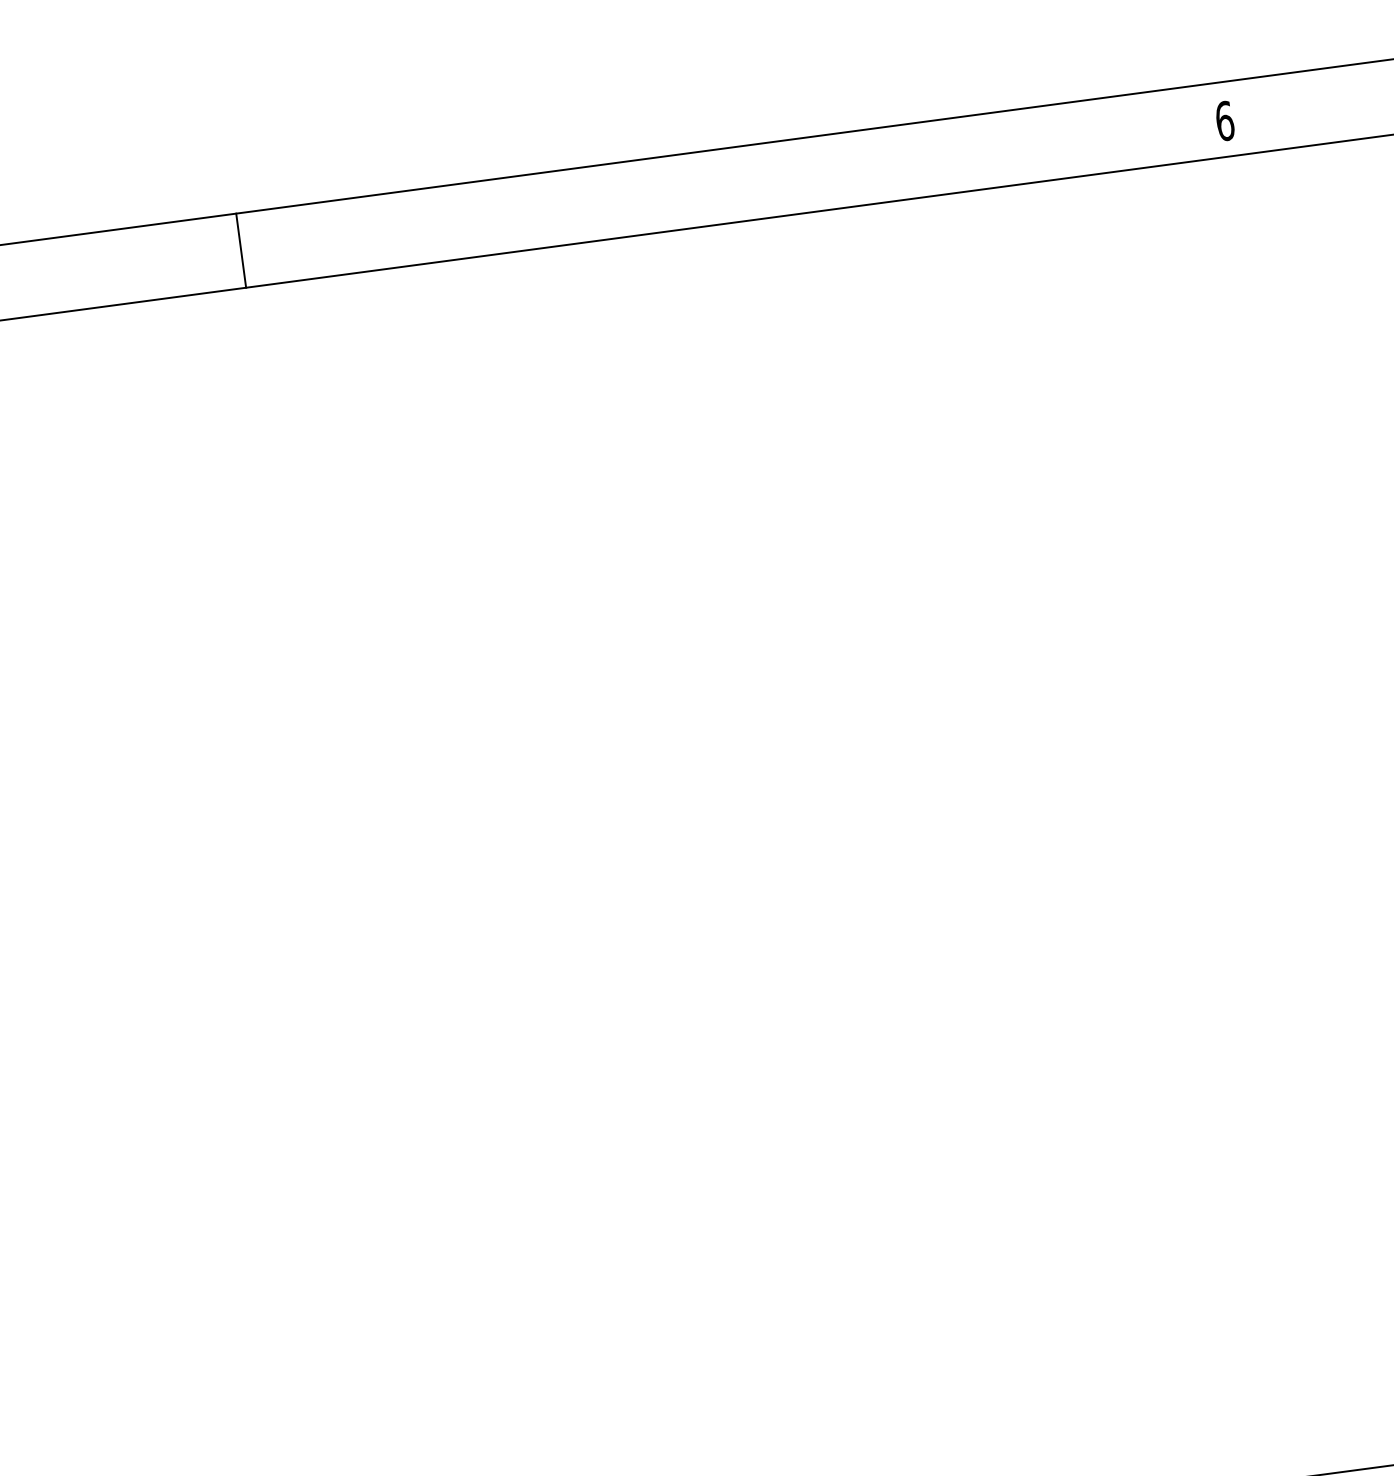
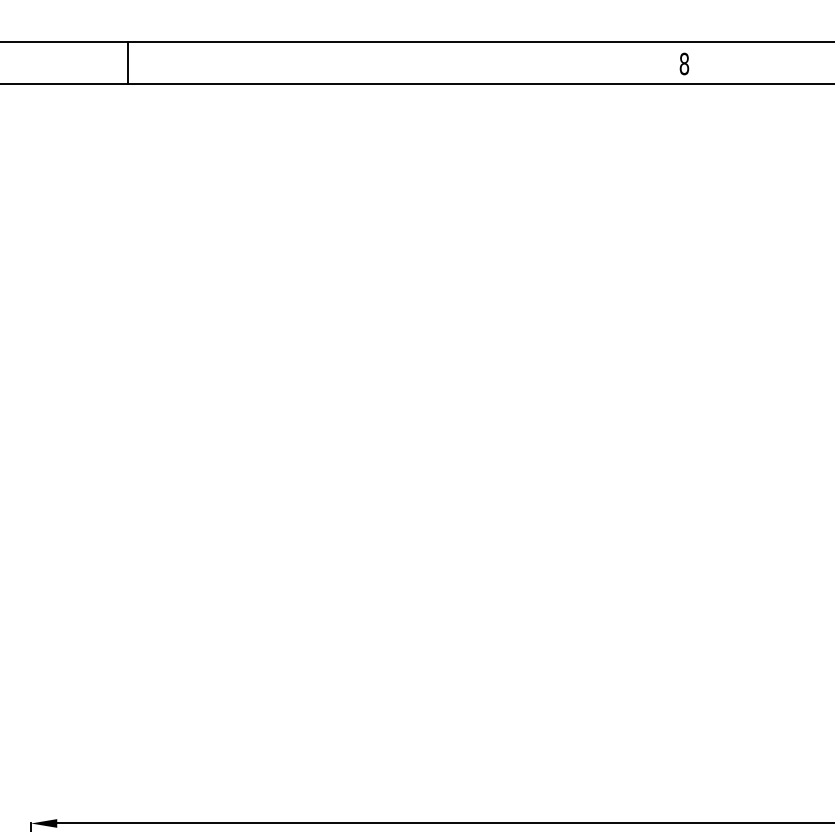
text: (1224, 120) -> (684, 63), 6 -> 8

